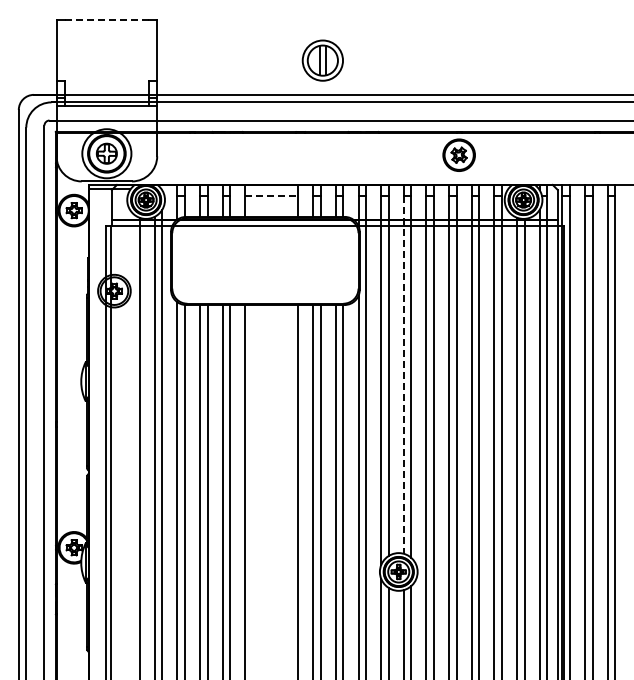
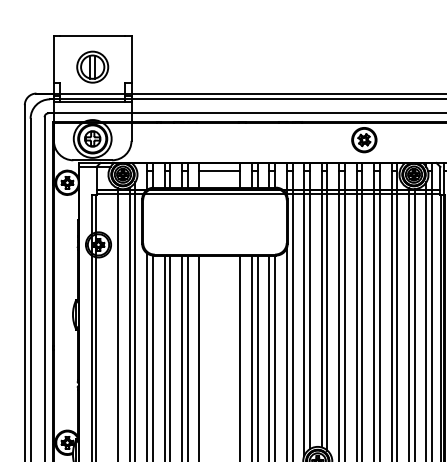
line: (106, 20) -> (92, 36), dashed -> solid
part: (322, 60) -> (92, 67), moved
line: (272, 195) -> (220, 171), dashed -> solid
line: (403, 375) -> (321, 309), dashed -> solid

